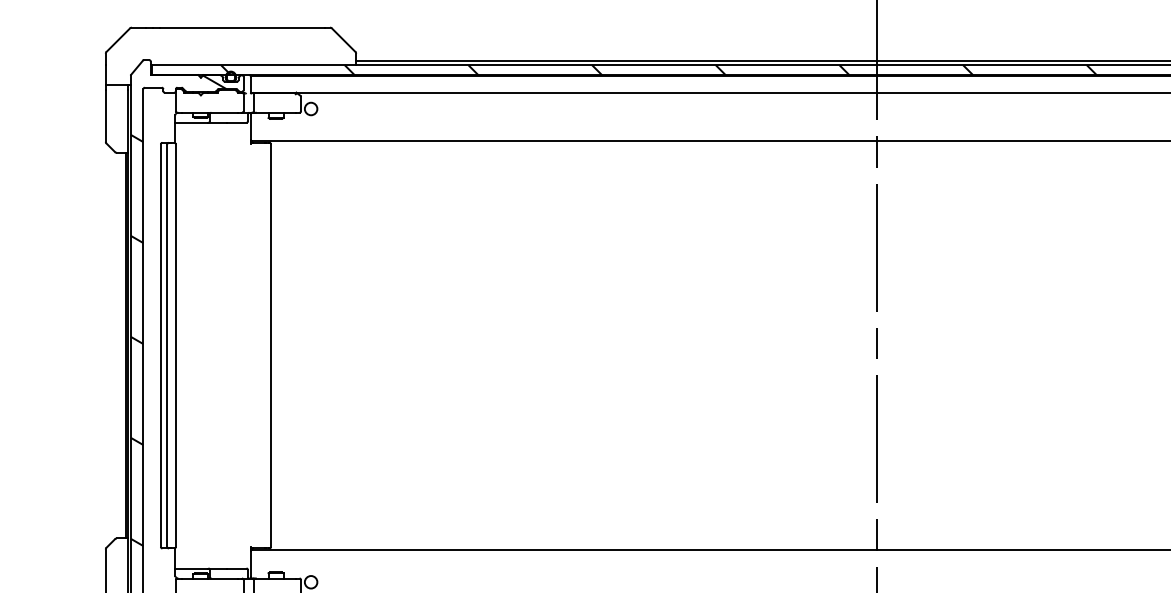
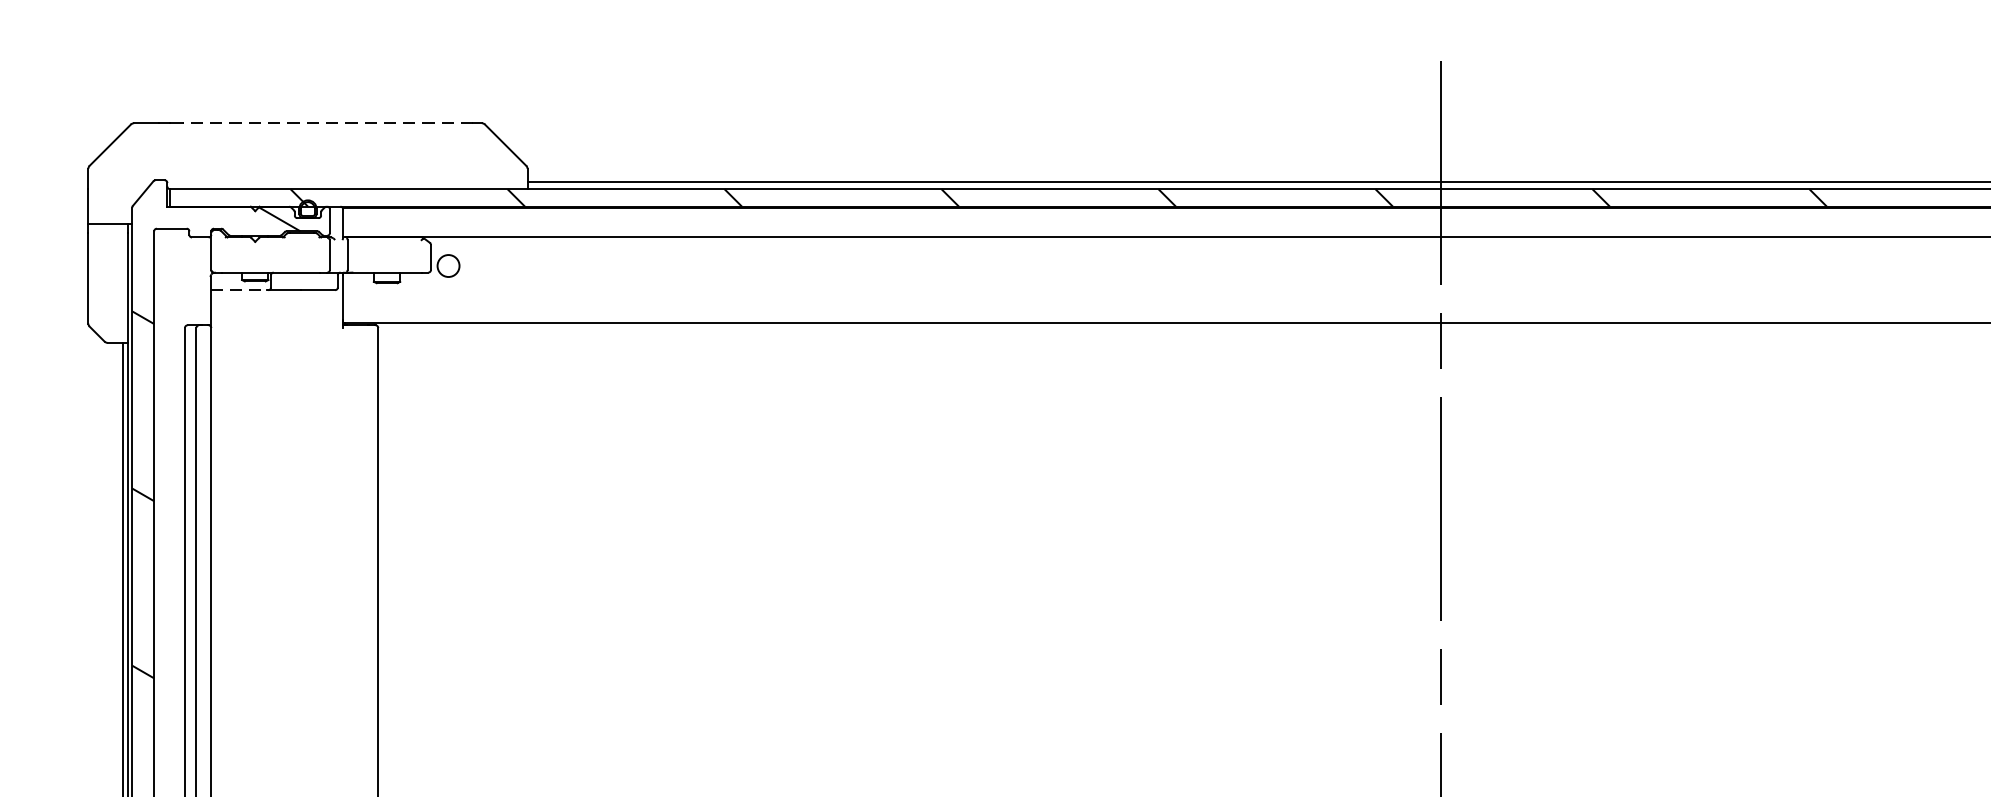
line: (242, 27) -> (328, 123), solid -> dashed
line: (192, 122) -> (240, 289), solid -> dashed

